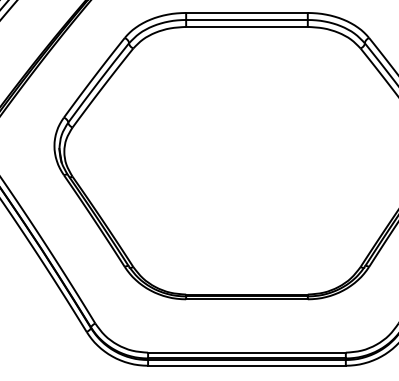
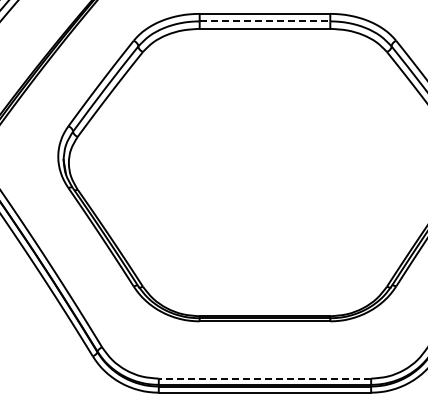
line: (247, 20) -> (265, 21), solid -> dashed
line: (246, 352) -> (264, 378), solid -> dashed

